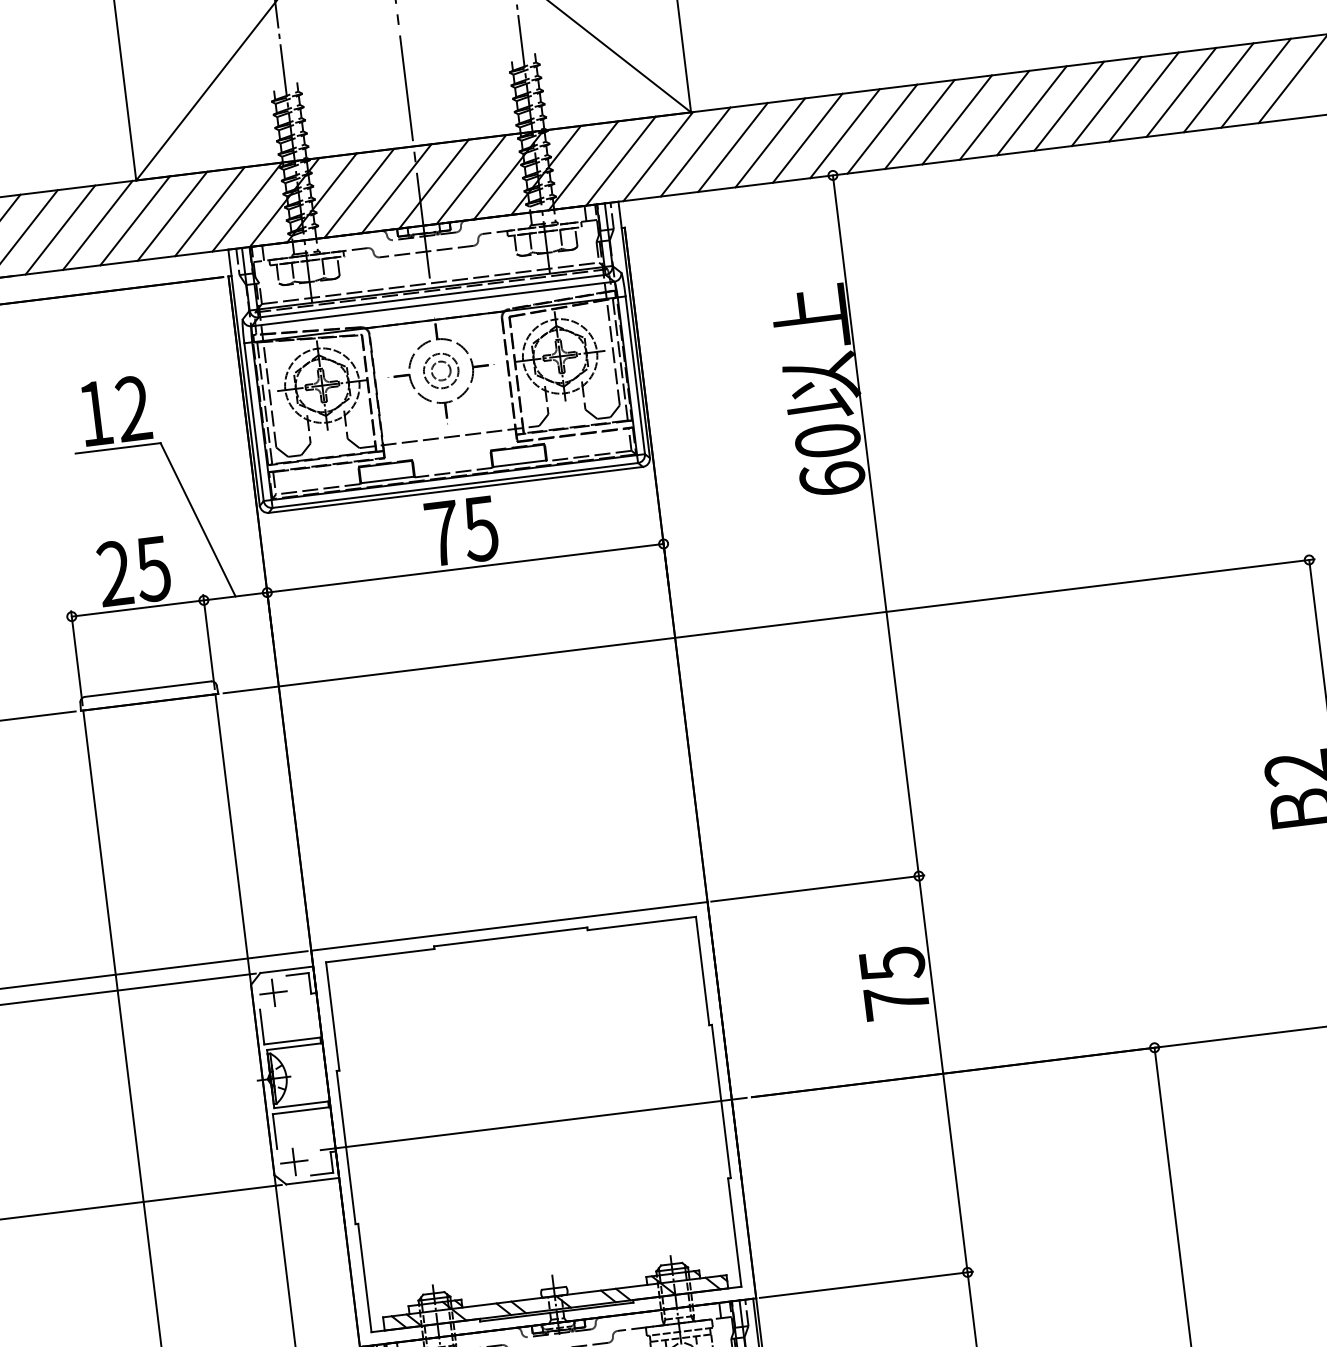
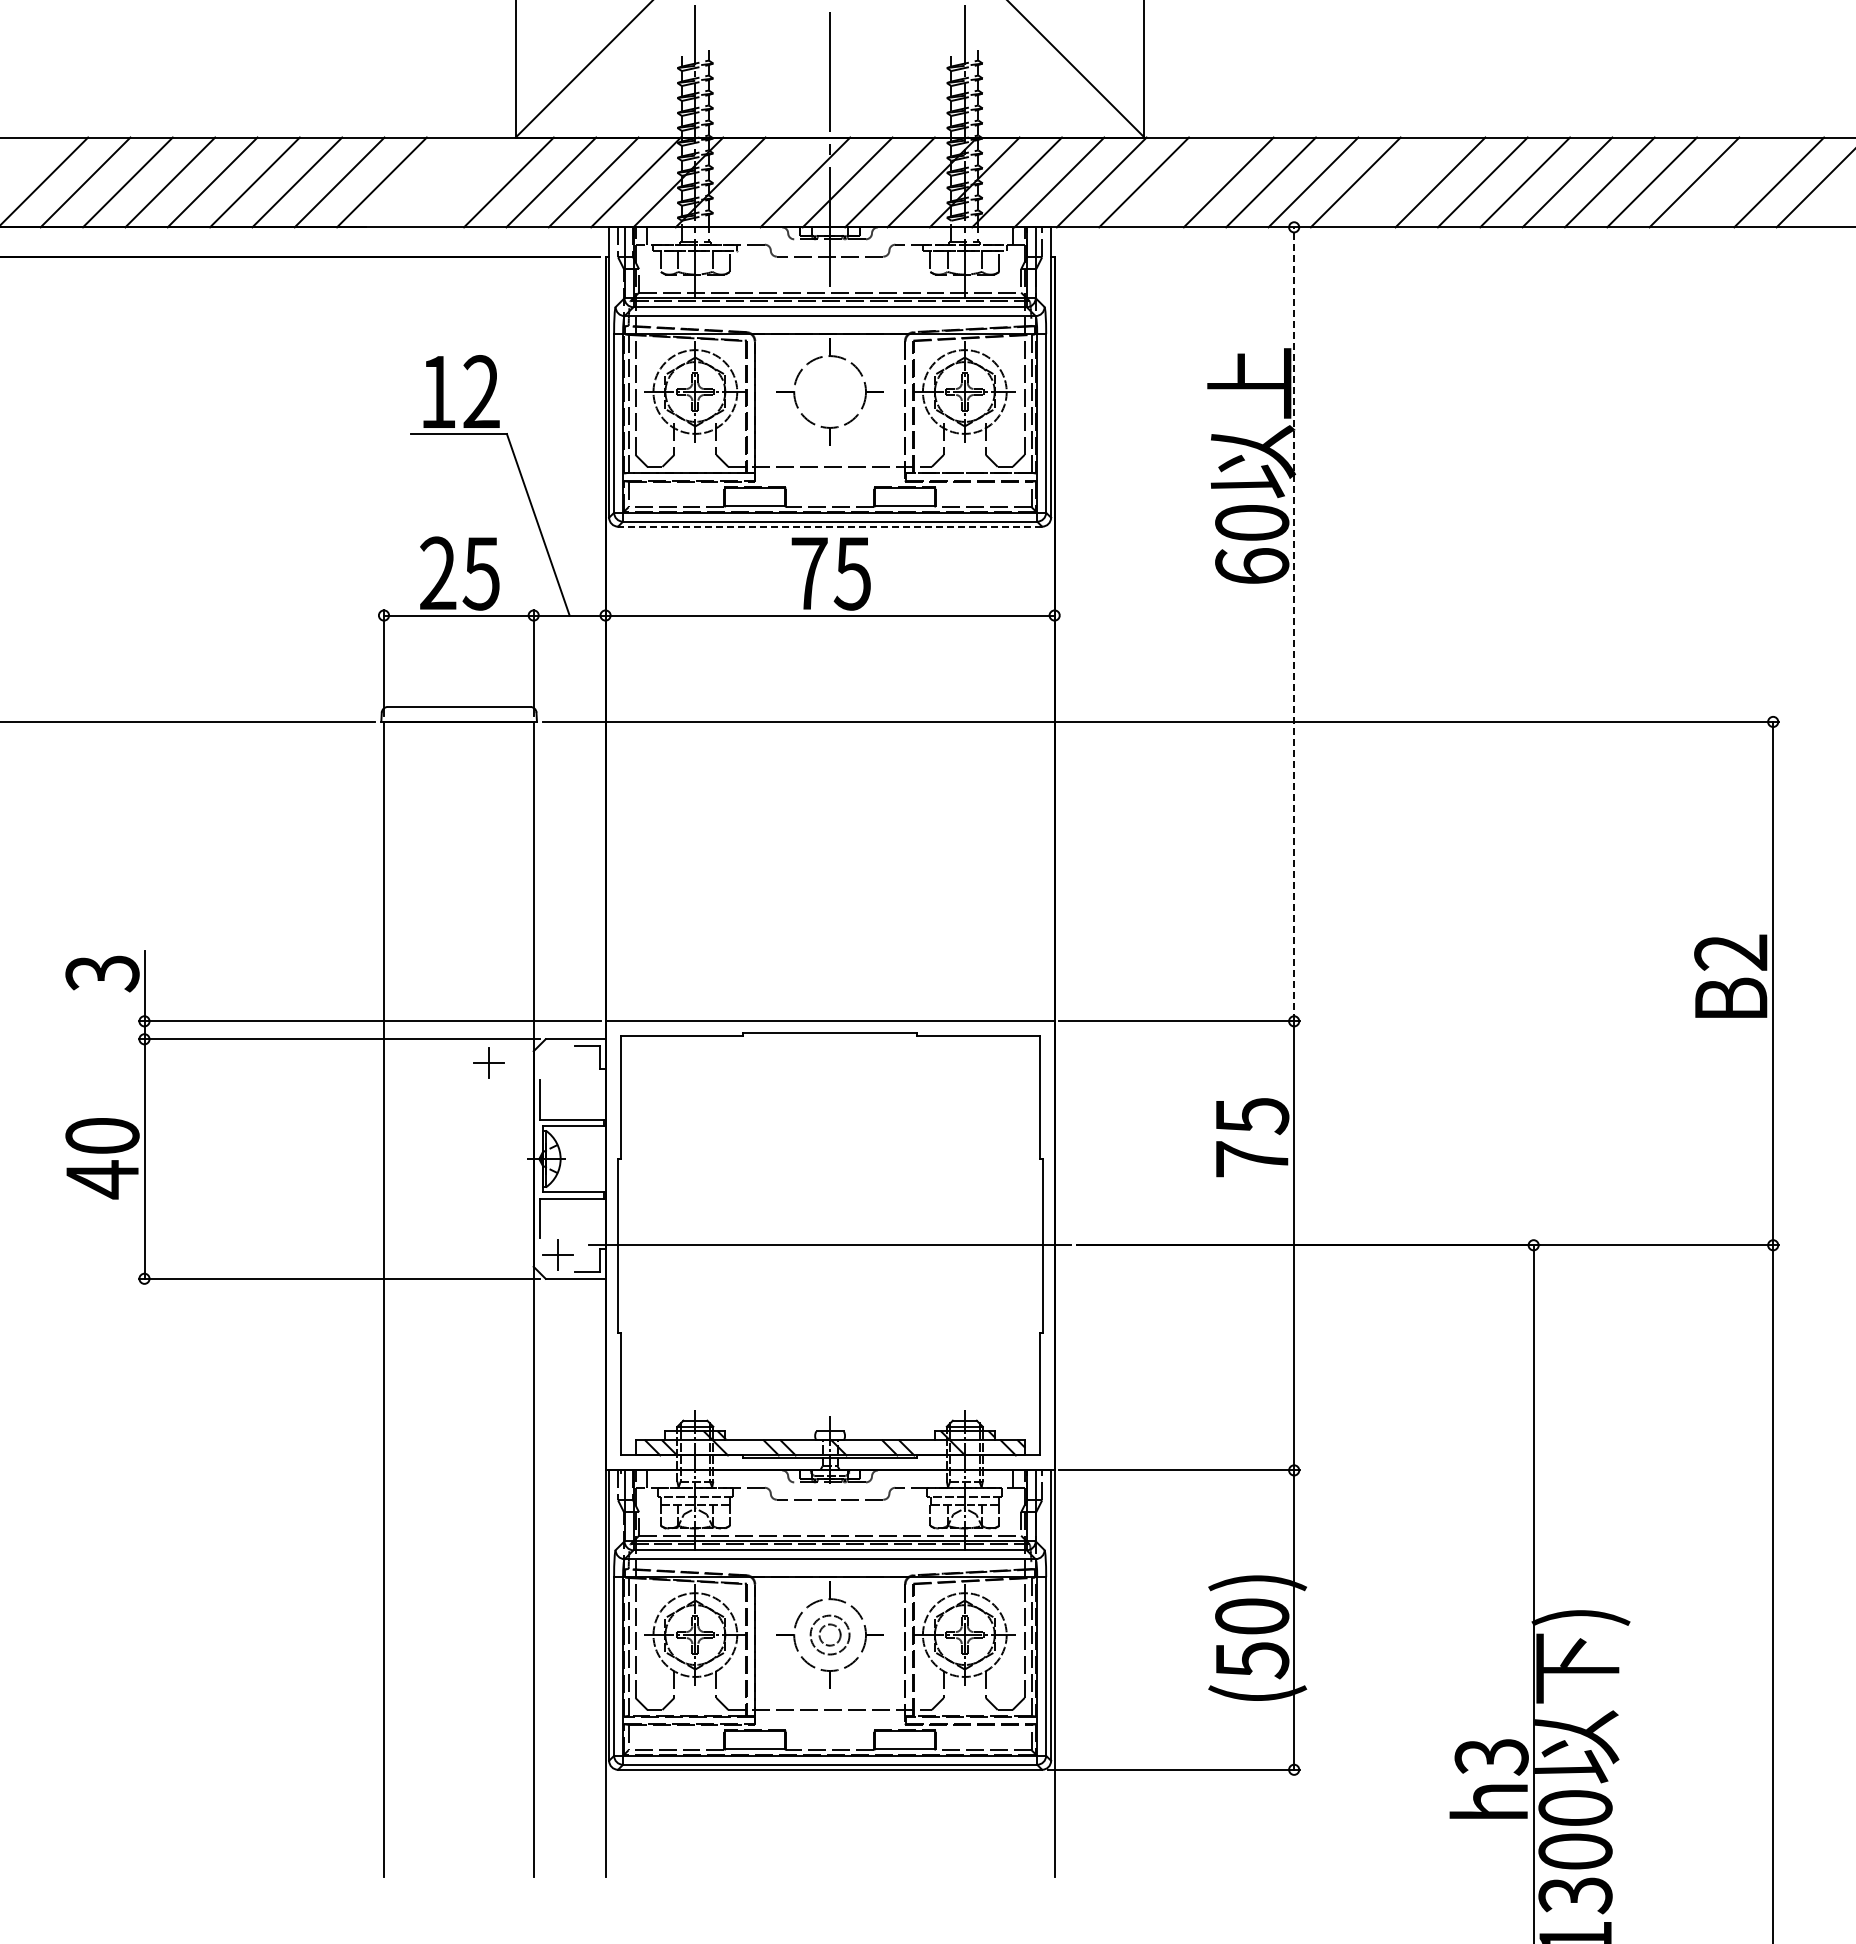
line: (1218, 87) -> (1736, 182), removed
line: (920, 124) -> (1398, 182), removed
line: (733, 147) -> (1186, 182), removed
line: (358, 193) -> (762, 182), removed
line: (97, 225) -> (466, 182), removed
line: (60, 230) -> (424, 182), removed
part: (434, 365) -> (823, 385), removed
line: (455, 489) -> (829, 526), solid -> dashed
line: (876, 525) -> (1294, 624), solid -> dashed
part: (273, 992) -> (488, 1062), moved

